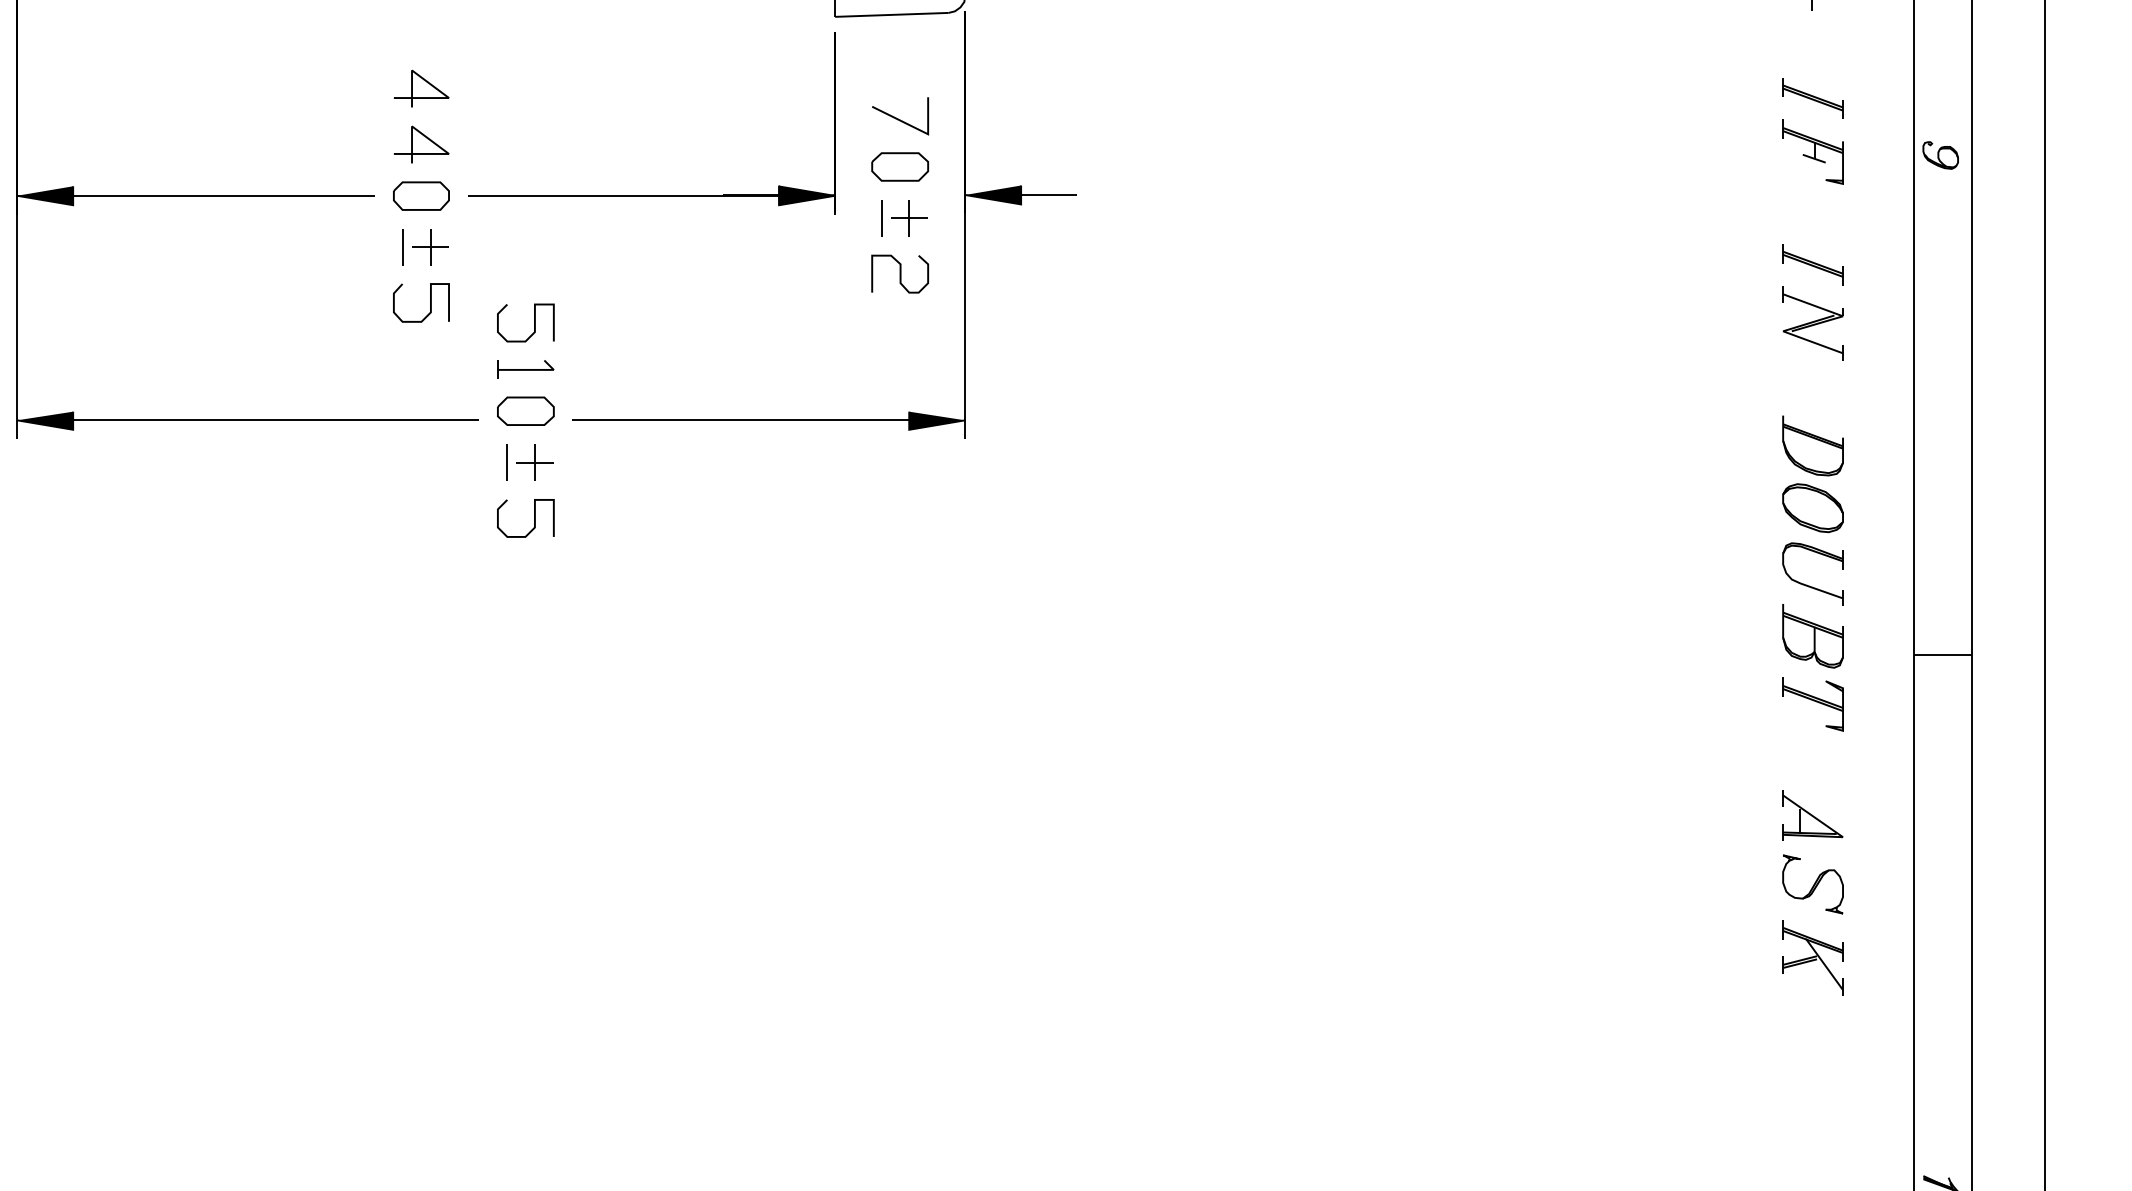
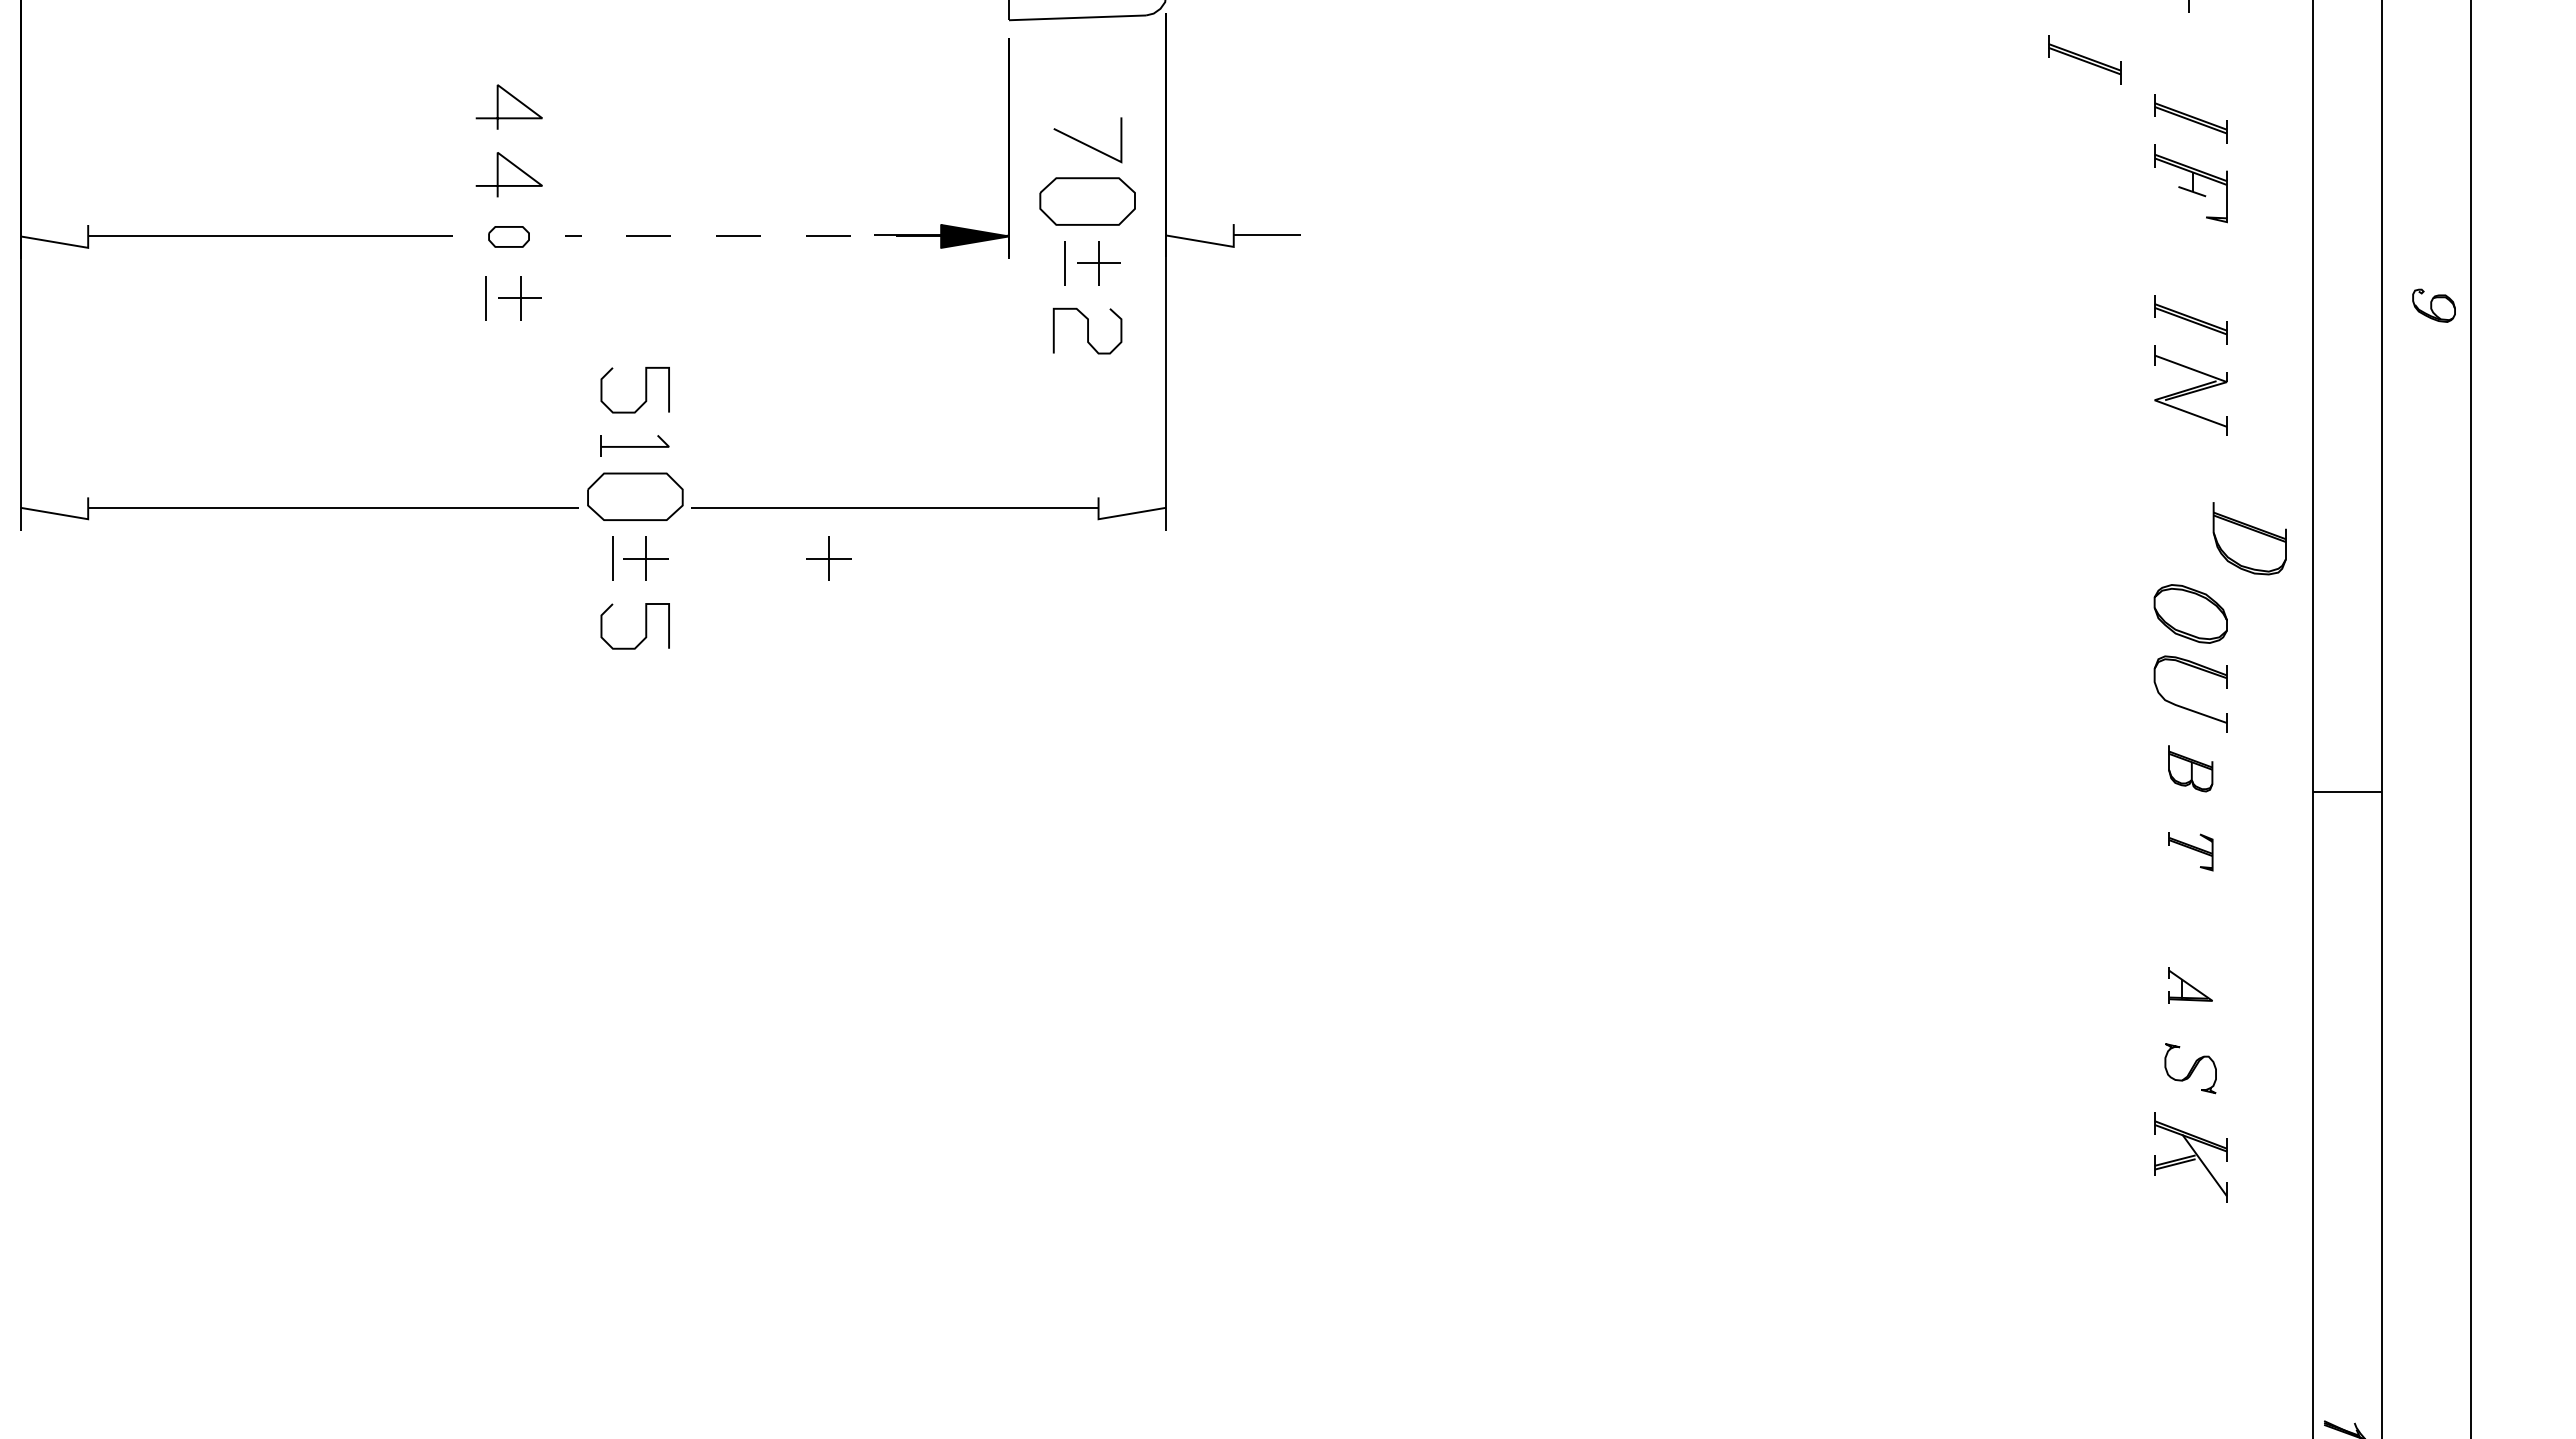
part: (1725, 49) -> (2084, 59), added
part: (1940, 155) -> (2433, 305), moved
part: (900, 166) -> (1087, 201), size x1.4
fill: (992, 194) -> (1199, 235), removed
fill: (45, 195) -> (54, 236), removed
part: (420, 195) -> (508, 236), size x0.6
line: (622, 195) -> (752, 236), solid -> dashed
curve: (430, 302) -> (519, 365), removed
part: (525, 410) -> (634, 496), size x1.4
fill: (45, 420) -> (54, 508), removed
fill: (937, 420) -> (1132, 508), removed
part: (1812, 445) -> (2249, 538), moved
part: (685, 462) -> (828, 558), added
part: (1812, 636) -> (2190, 768), size x0.6
part: (1812, 704) -> (2190, 851), size x0.6
part: (1812, 814) -> (2190, 984), size x0.6
part: (1812, 884) -> (2190, 1068), size x0.7

